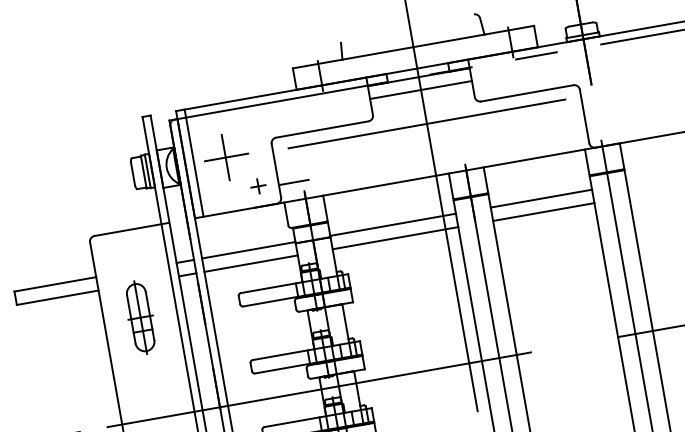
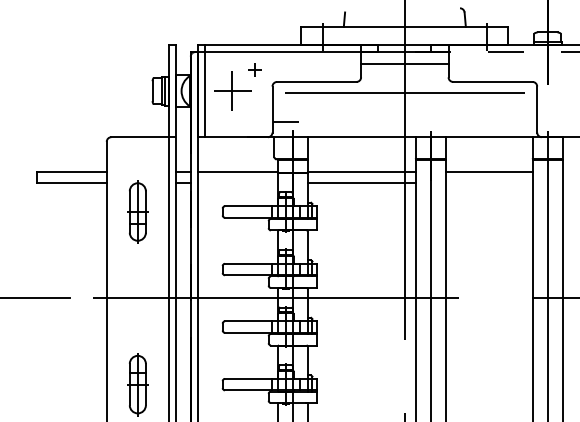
part: (257, 186) -> (254, 69), moved
line: (543, 212) -> (488, 183), removed
line: (250, 264) -> (237, 183), removed

